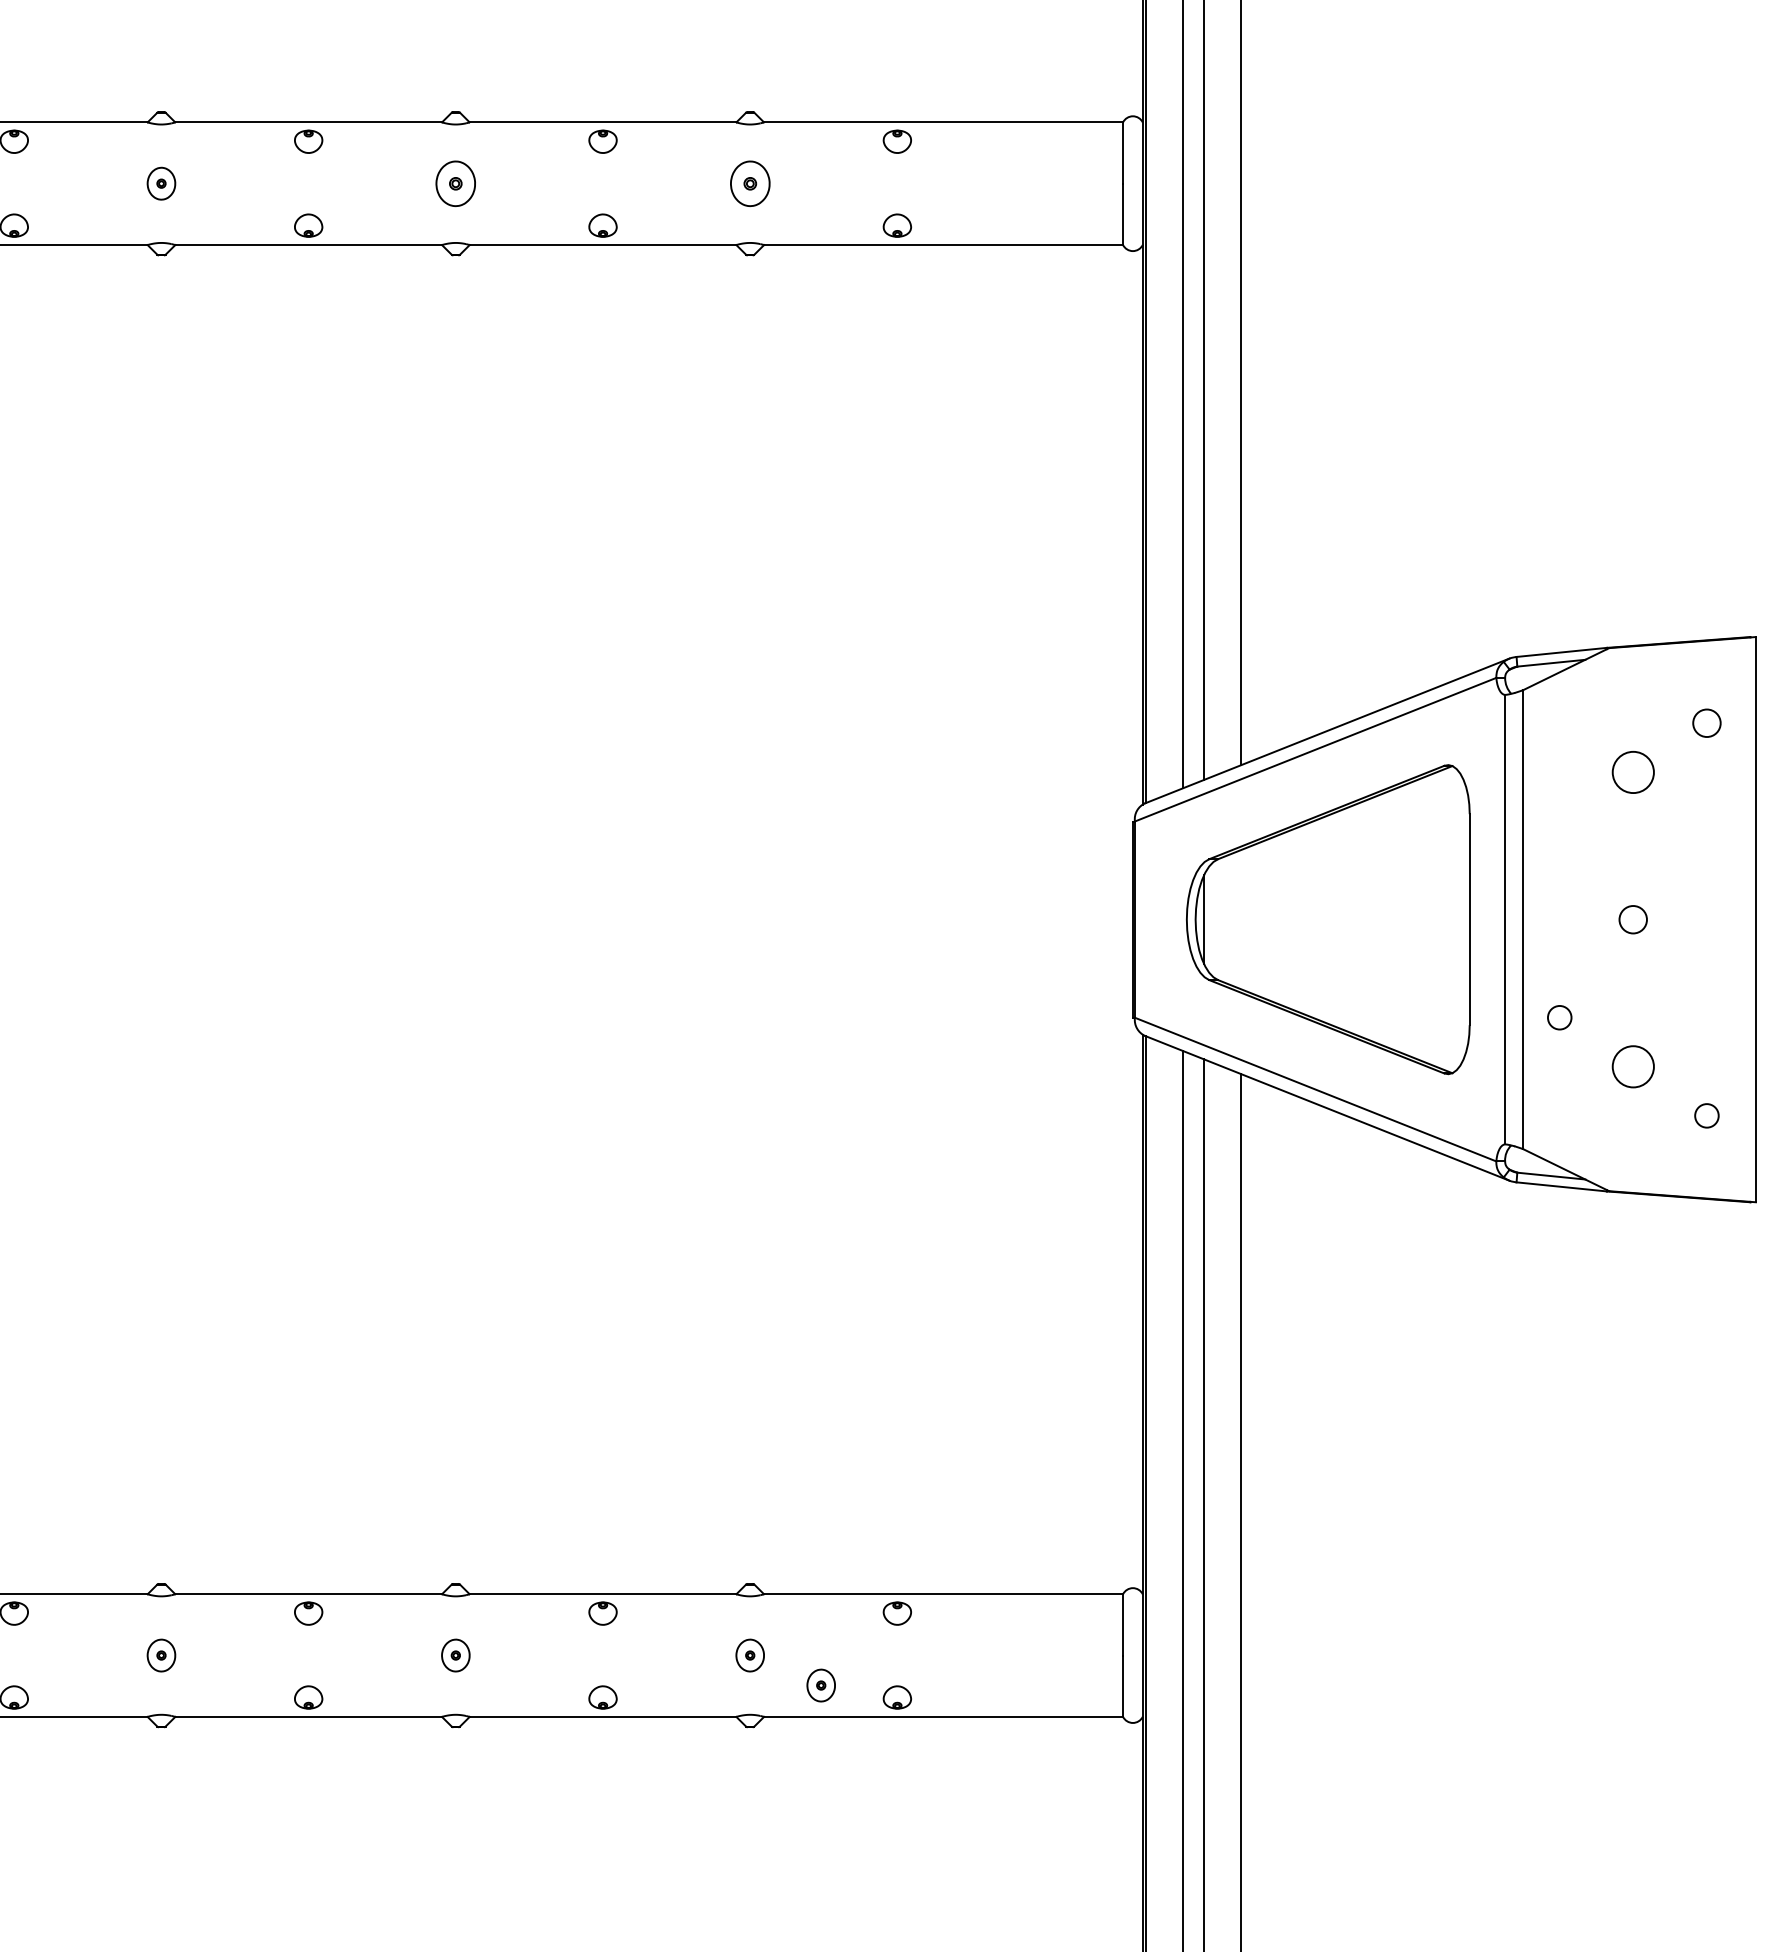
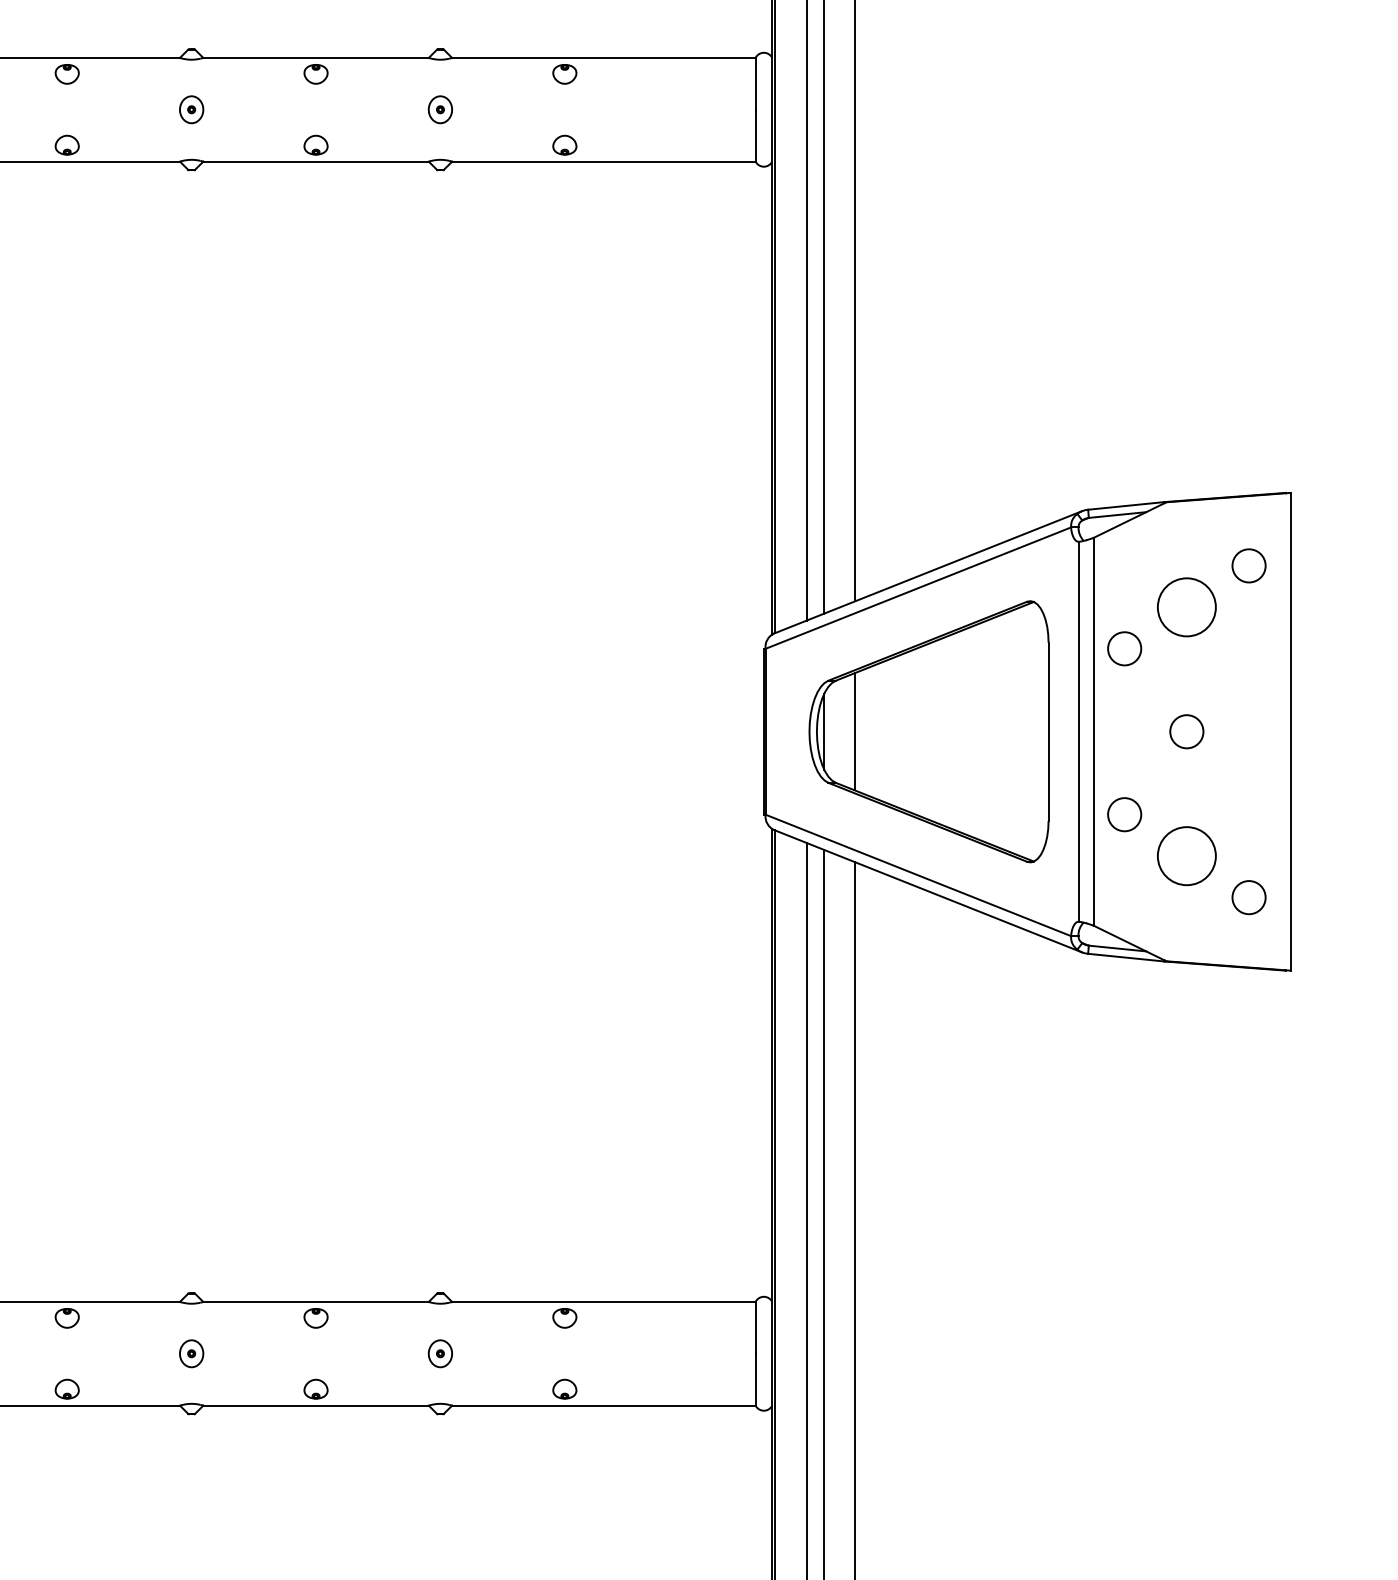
part: (455, 183) -> (191, 109), size x0.71
part: (749, 183) -> (439, 109), size x0.71
circle: (1706, 722) -> (1248, 565), size x1.43
circle: (1633, 772) -> (1187, 607), size x1.67
circle: (1559, 821) -> (1124, 648), added
line: (1240, 919) -> (854, 731), added
circle: (1632, 919) -> (1186, 731), size x1.43
circle: (1559, 1017) -> (1124, 814), size x1.67
circle: (1633, 1066) -> (1187, 855), size x1.67
circle: (1706, 1115) -> (1248, 897), size x1.67
part: (820, 1685) -> (499, 1379), removed

